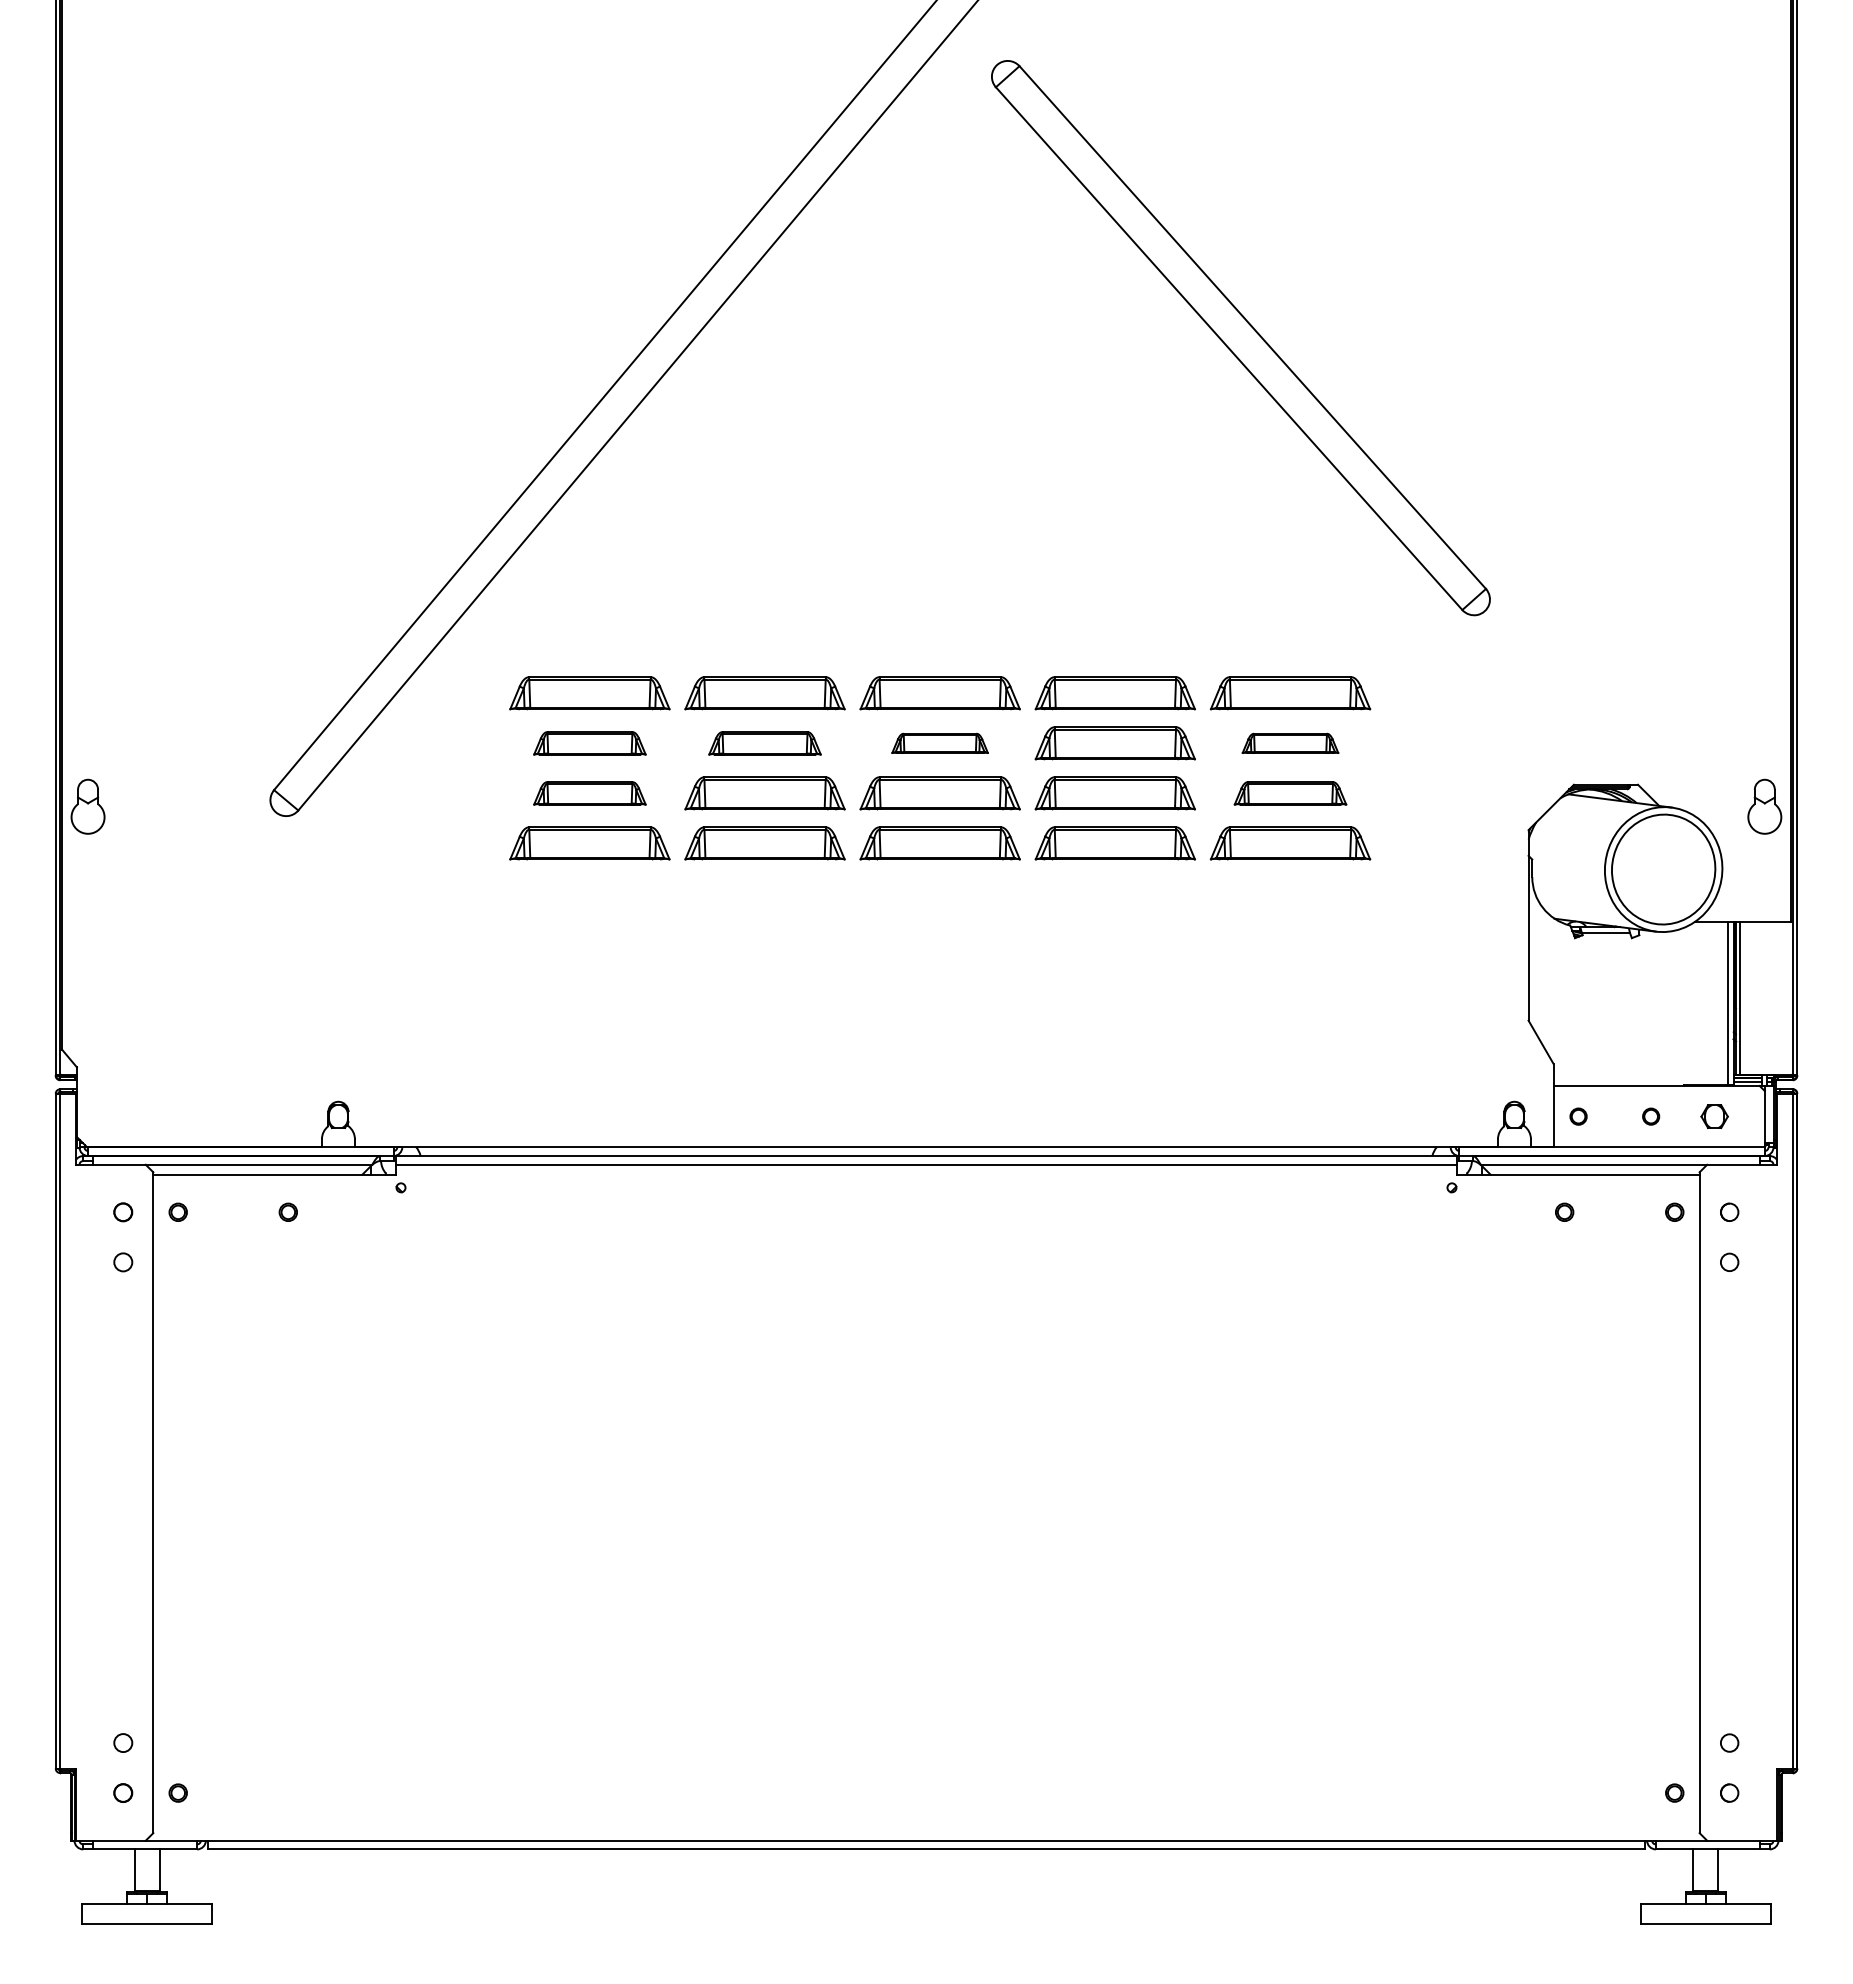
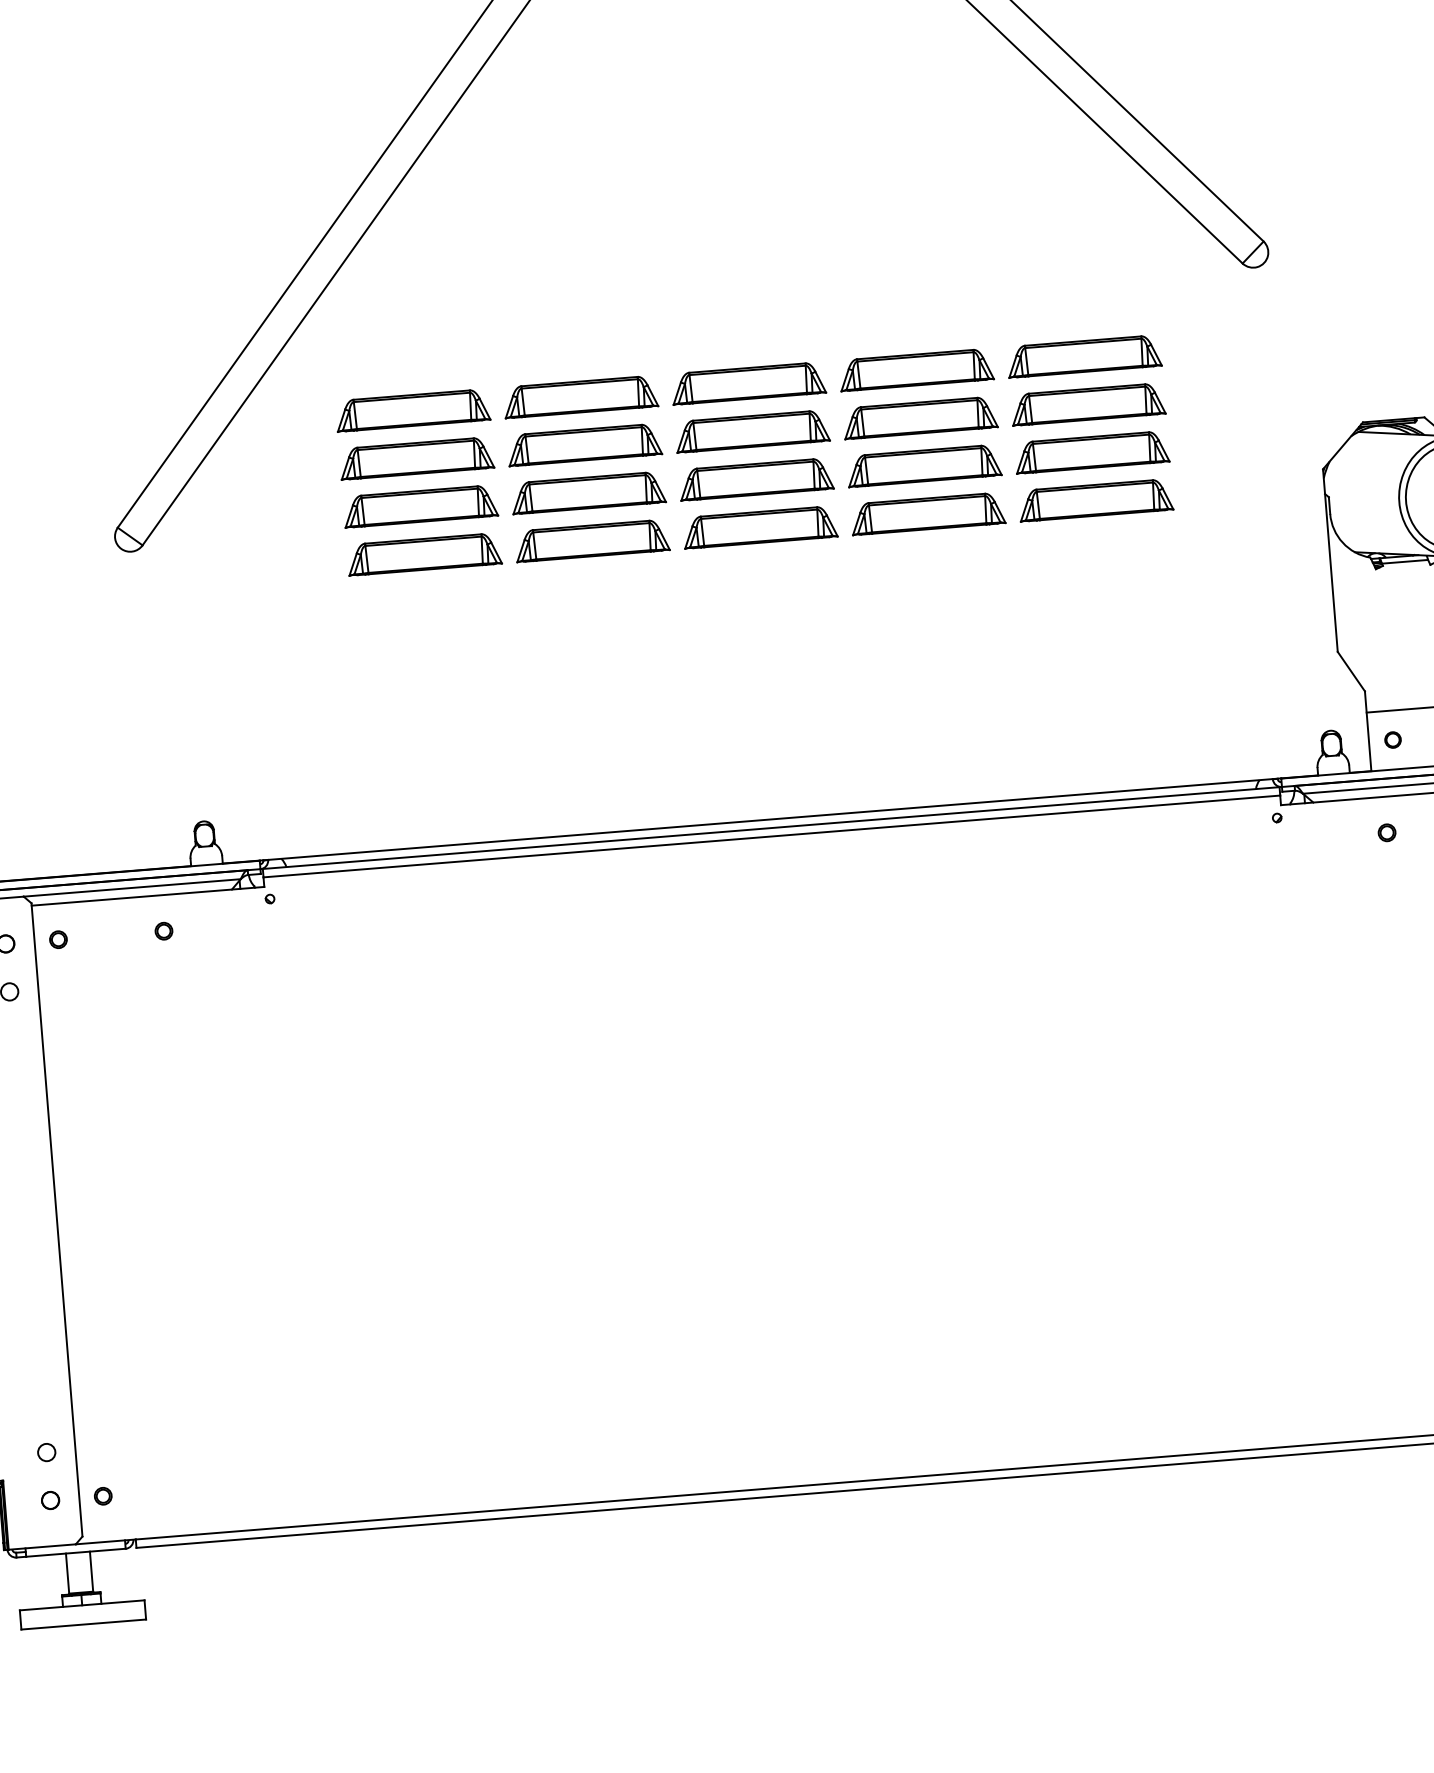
part: (589, 743) -> (416, 458), size x1.43
part: (764, 743) -> (584, 445), size x1.43
part: (939, 743) -> (751, 431), size x1.67
part: (1290, 743) -> (1088, 404), size x1.67
part: (589, 793) -> (420, 506), size x1.43
part: (1290, 793) -> (1092, 452), size x1.43

